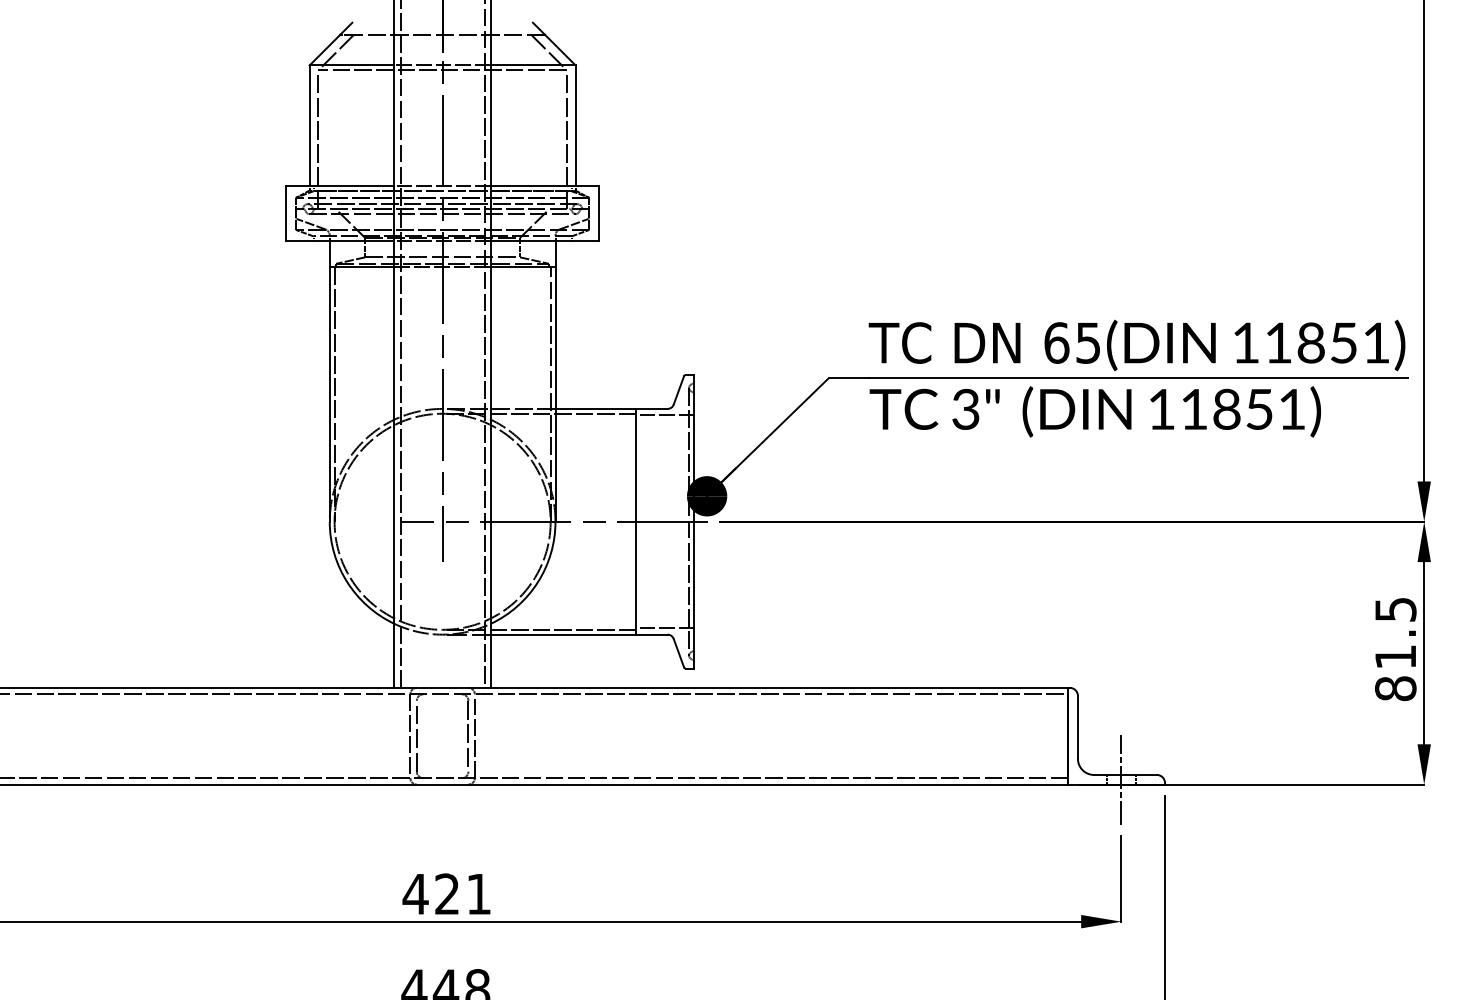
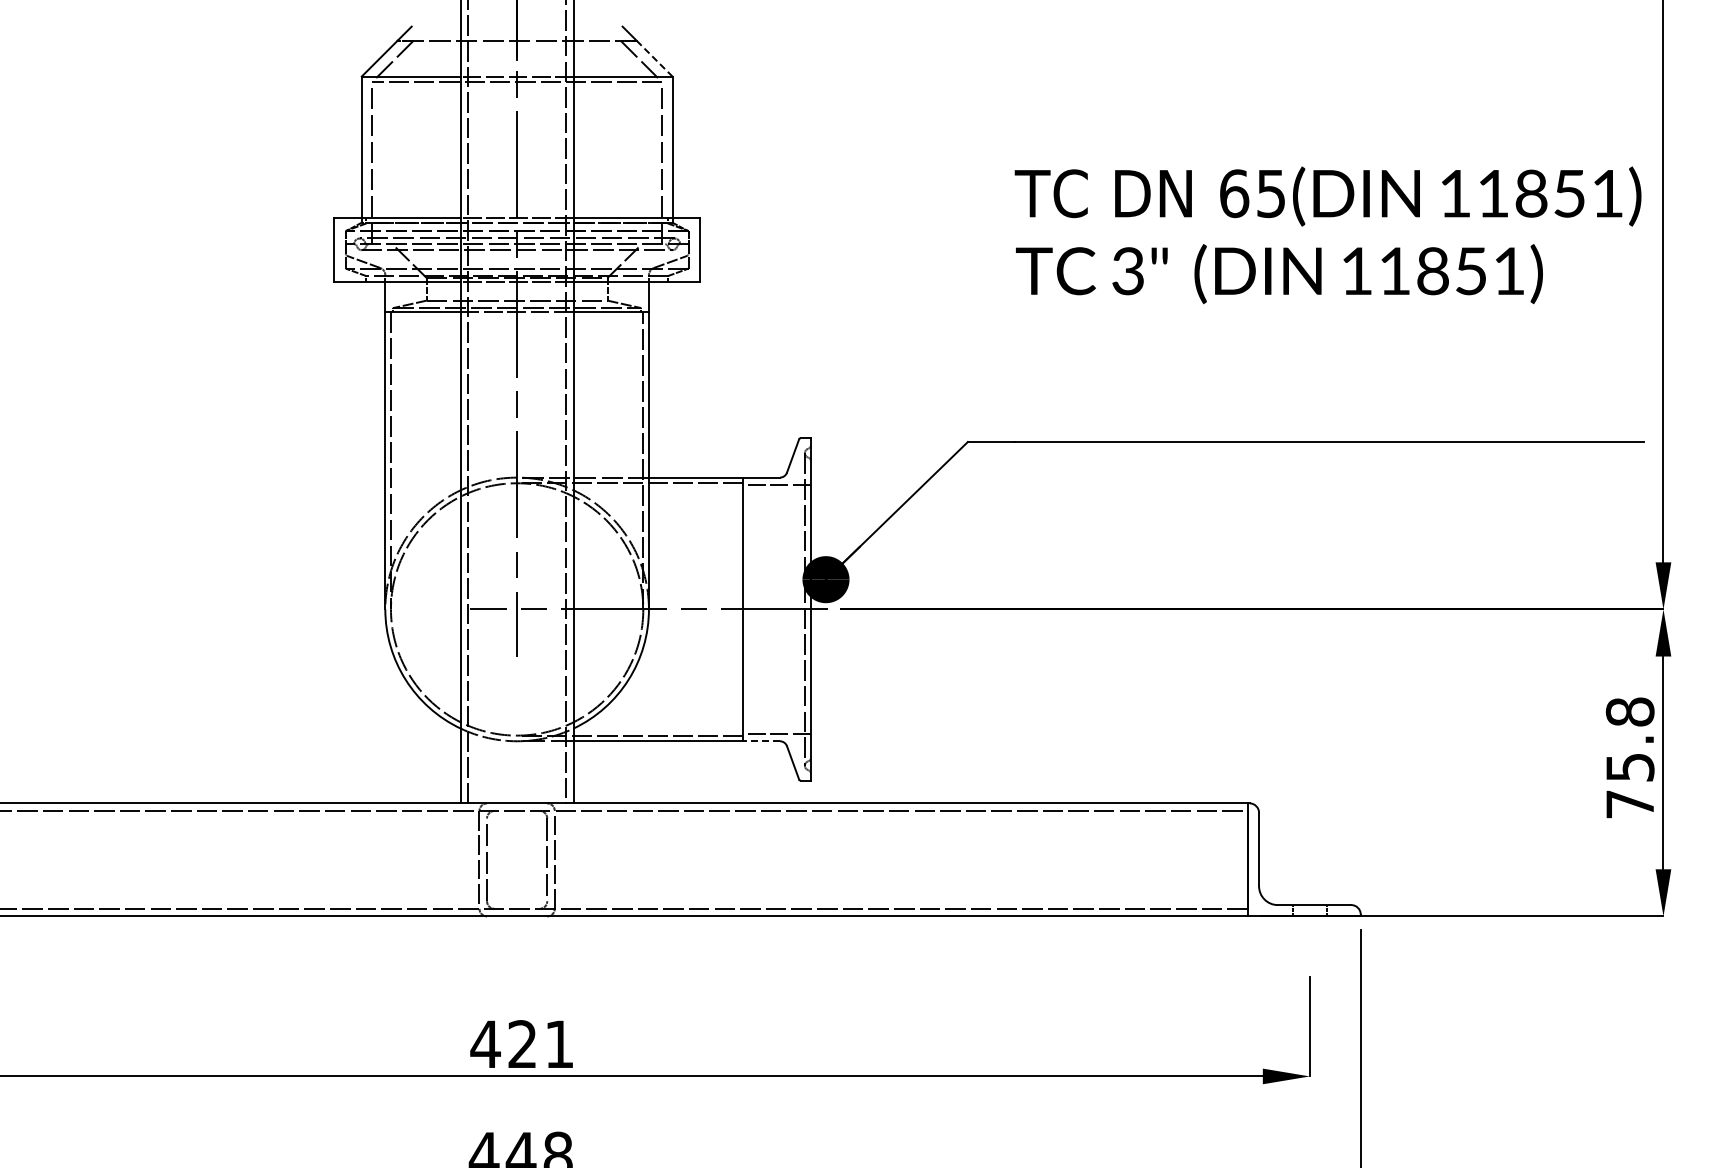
line: (560, 50) -> (654, 59), solid -> dashed
text: (1136, 378) -> (1327, 235), moved
line: (651, 634) -> (761, 741), solid -> dashed
text: (1395, 648) -> (1629, 757), 81.5 -> 75.8
line: (1121, 779) -> (1309, 910), removed

